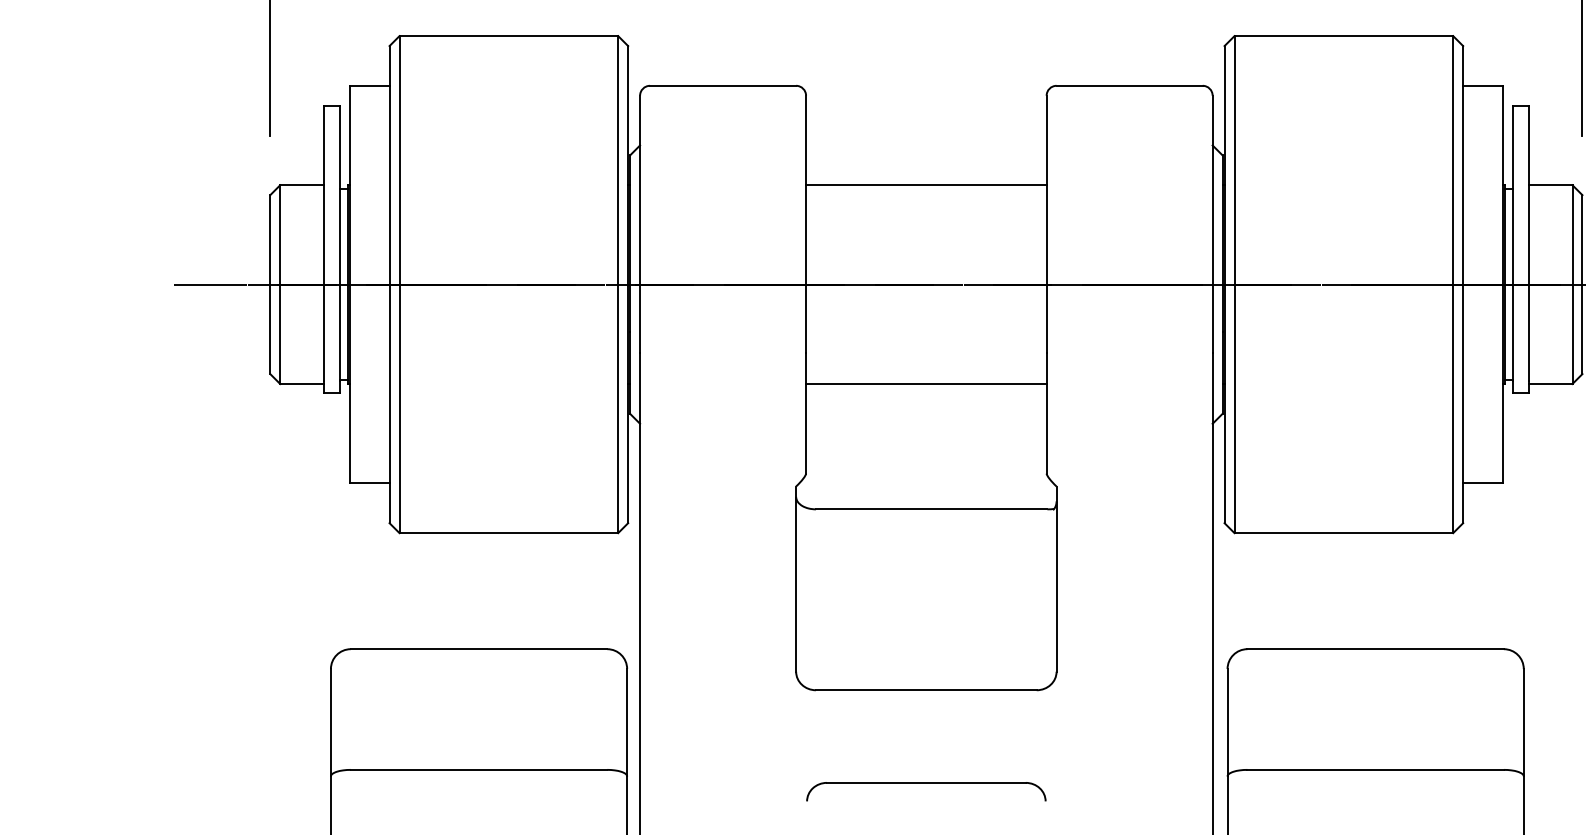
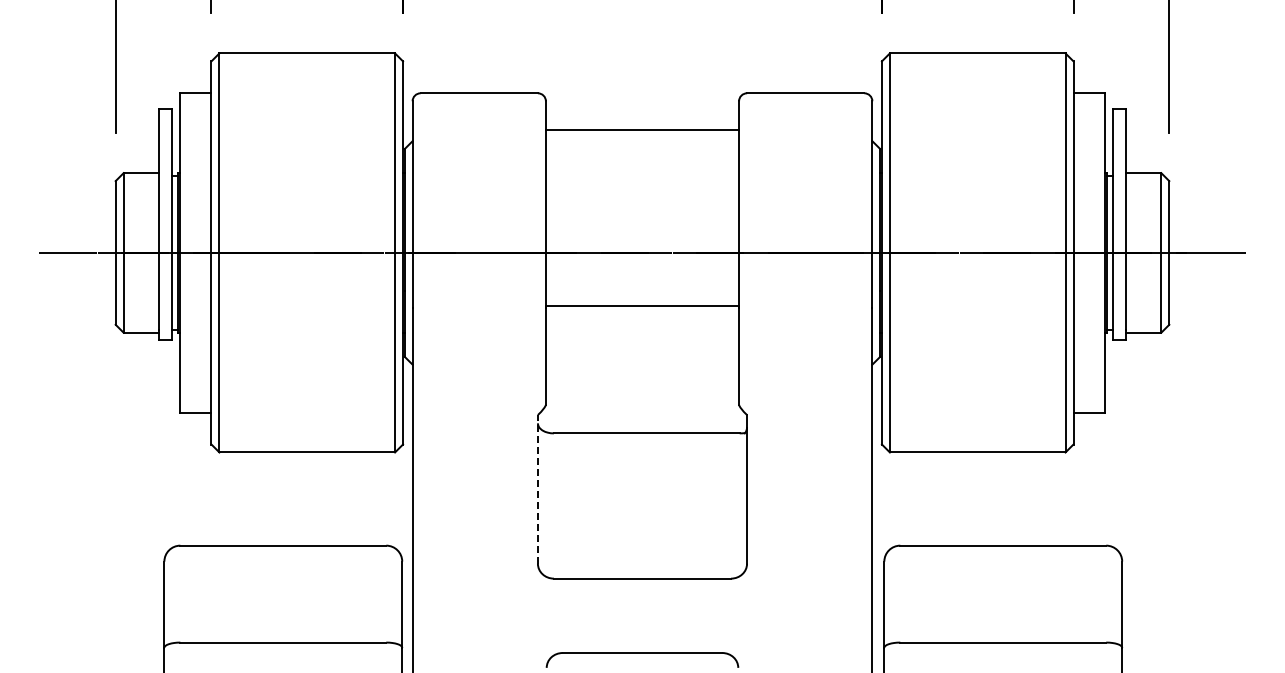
line: (926, 185) -> (642, 130), moved
line: (926, 383) -> (642, 305), moved
line: (795, 577) -> (537, 488), solid -> dashed

